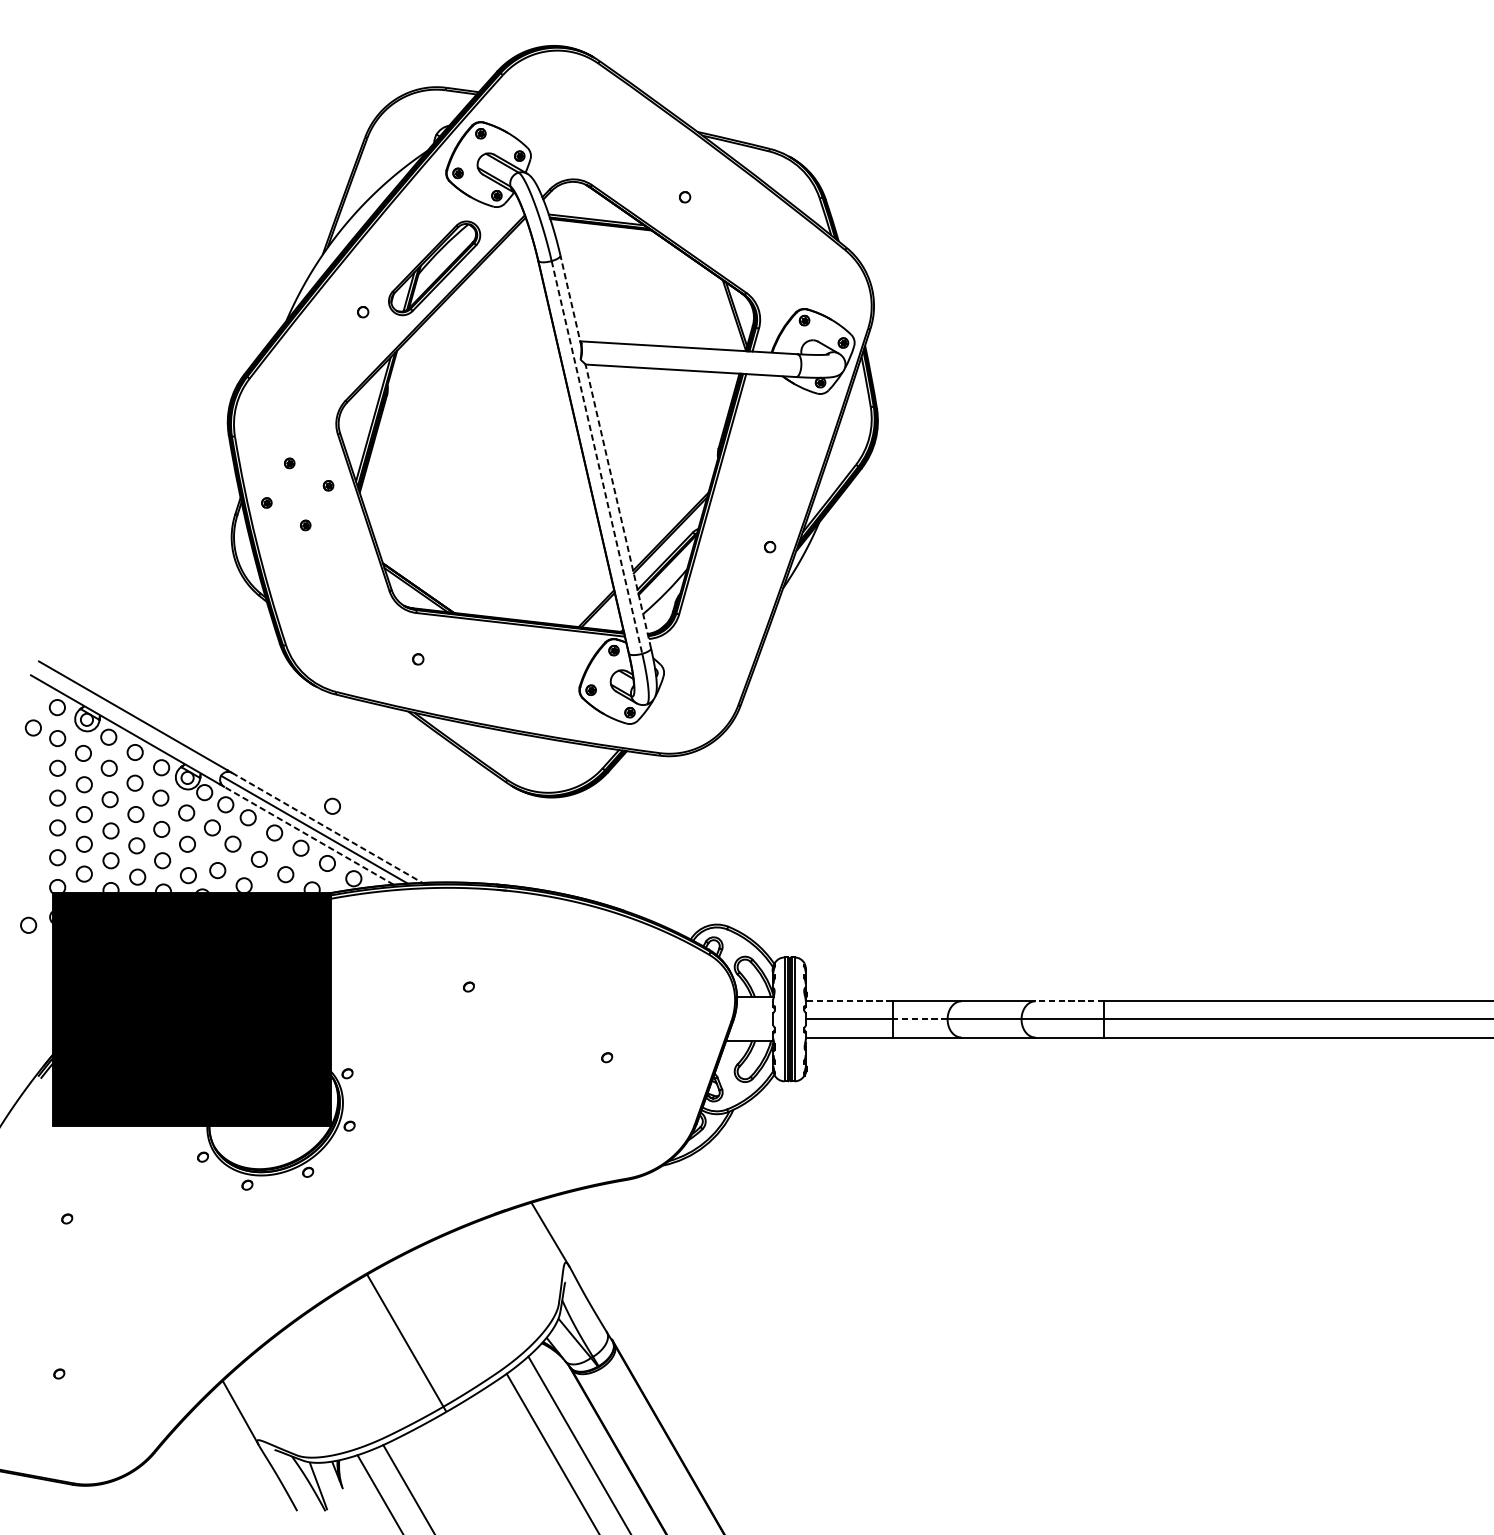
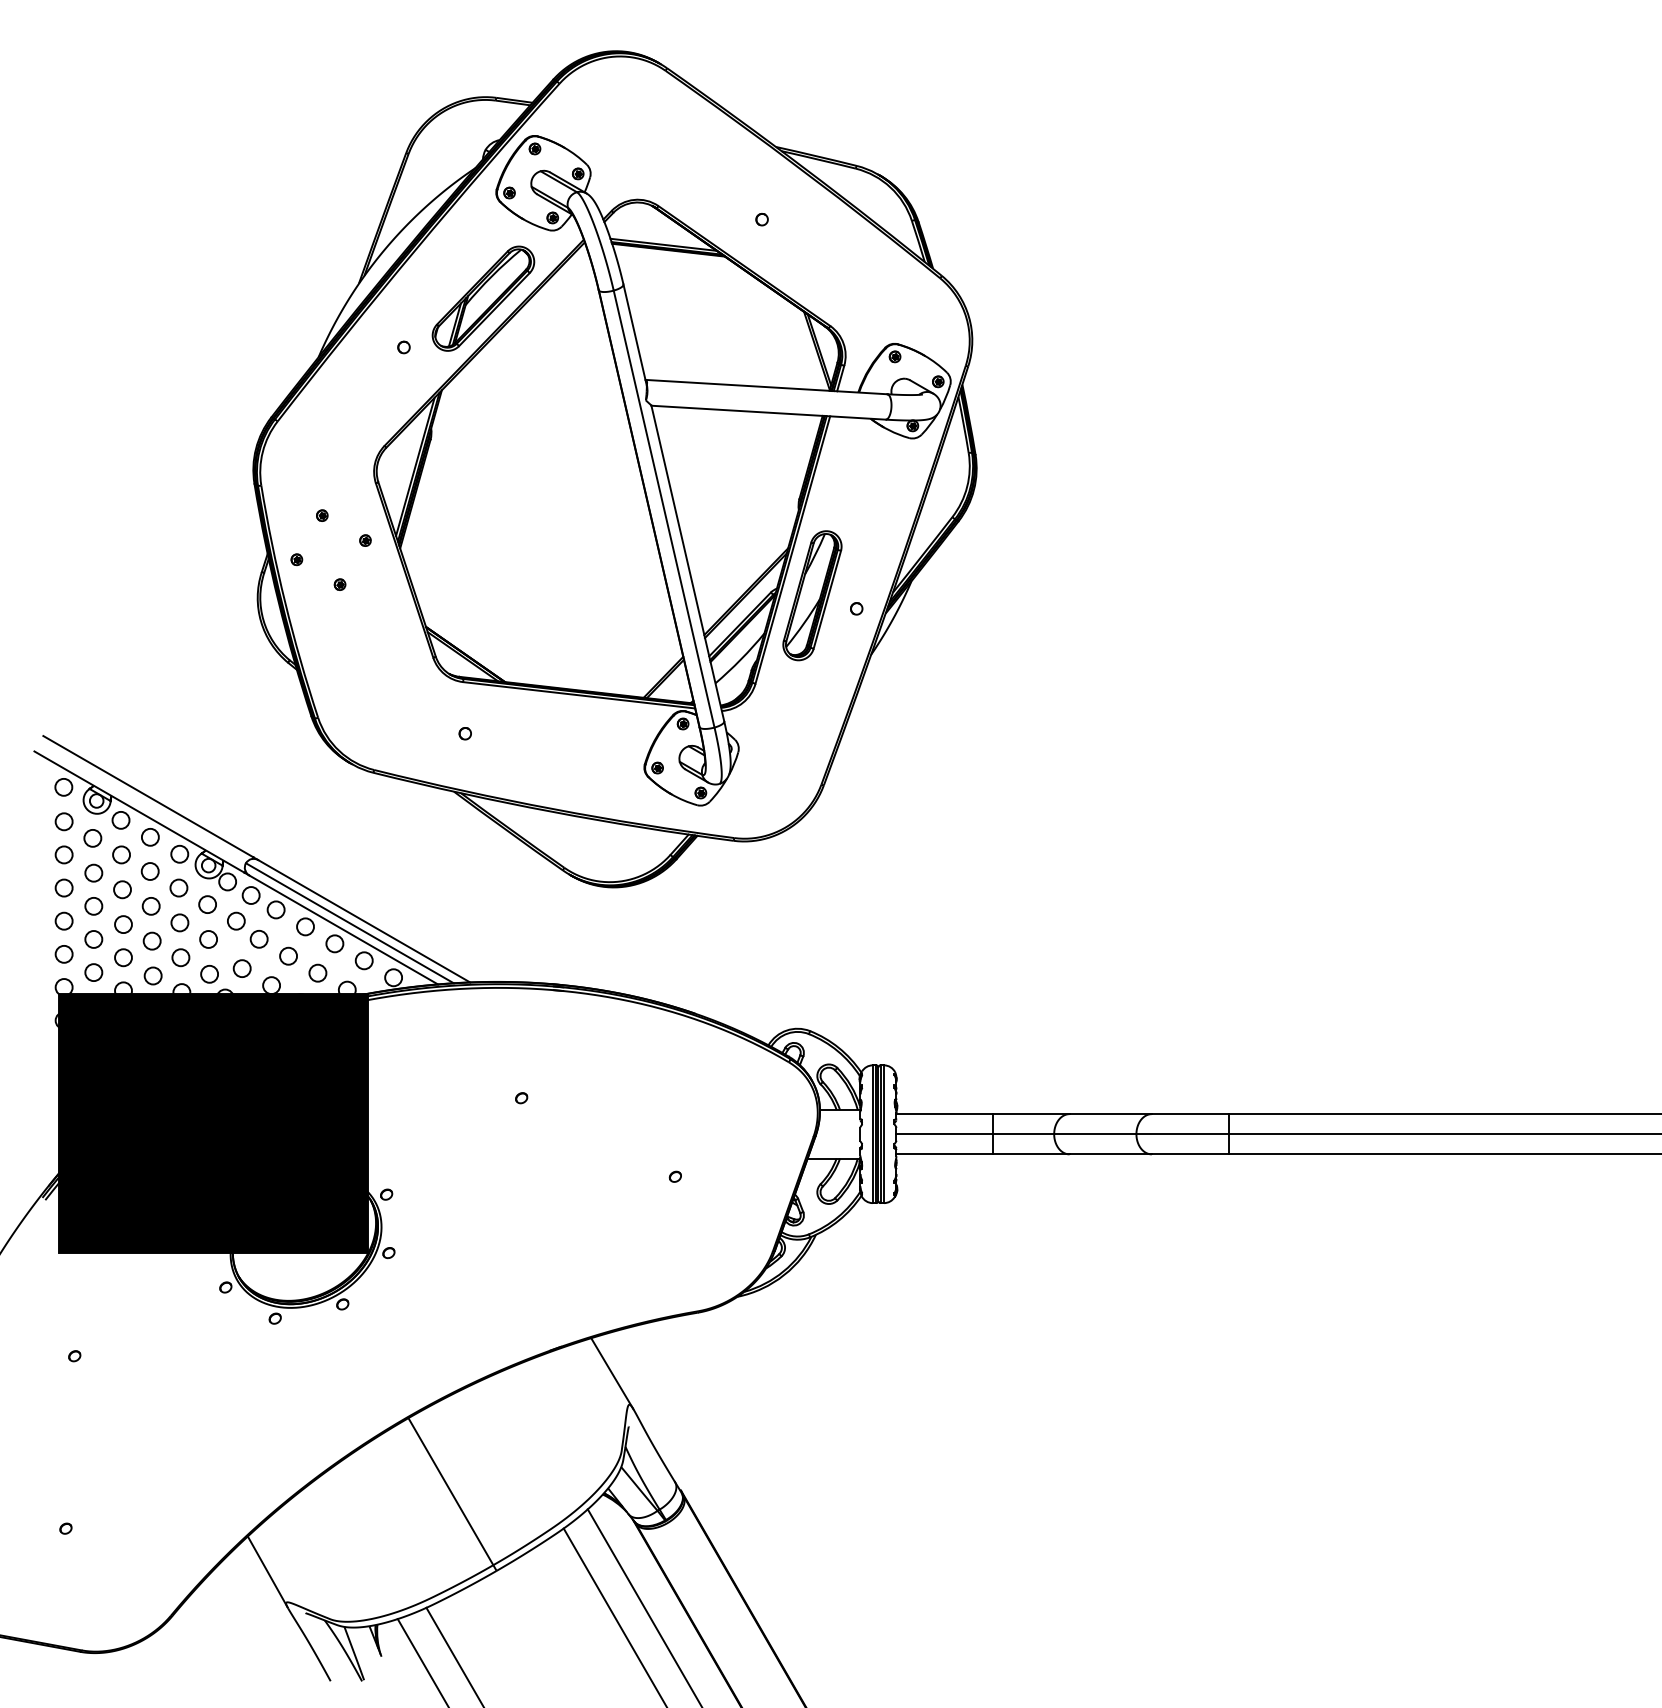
line: (571, 300) -> (635, 334), dashed -> solid
line: (597, 457) -> (664, 509), dashed -> solid
line: (618, 506) -> (687, 563), dashed -> solid
part: (730, 535) -> (812, 595), added
circle: (32, 727) -> (36, 809), removed
circle: (332, 805) -> (369, 896), removed
line: (327, 828) -> (364, 921), dashed -> solid
line: (308, 835) -> (343, 929), dashed -> solid
circle: (28, 925) -> (31, 1029), removed
line: (849, 1001) -> (944, 1114), dashed -> solid
line: (1069, 1001) -> (1189, 1114), dashed -> solid
line: (920, 1019) -> (1023, 1134), dashed -> solid

